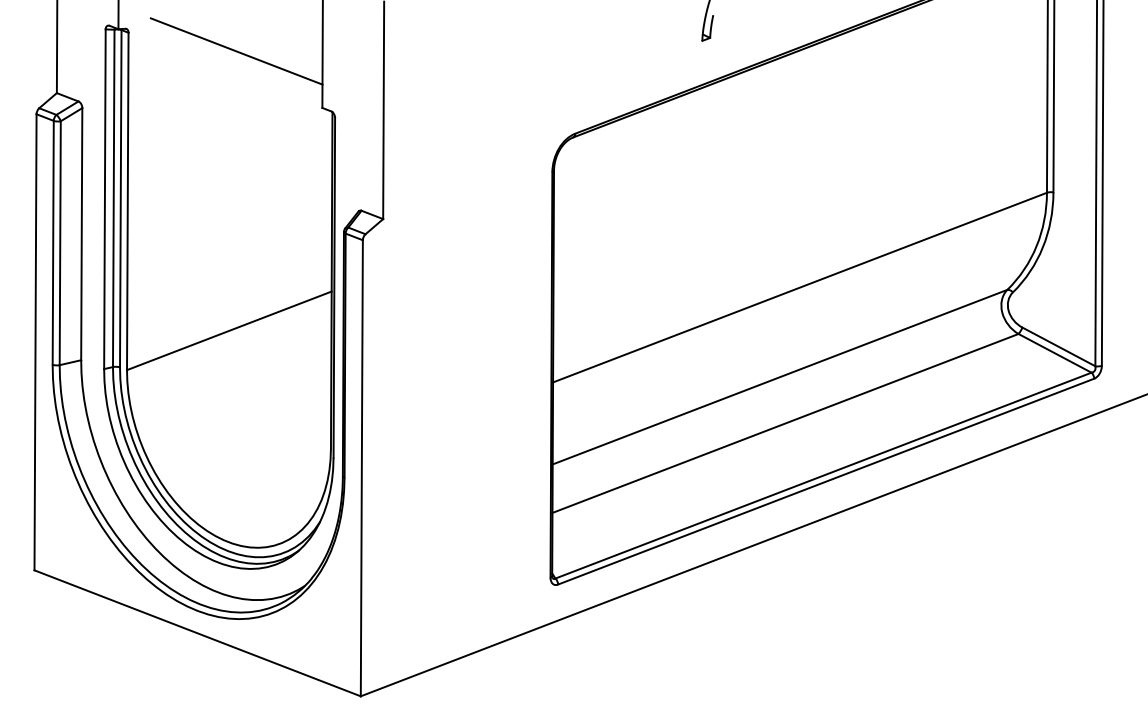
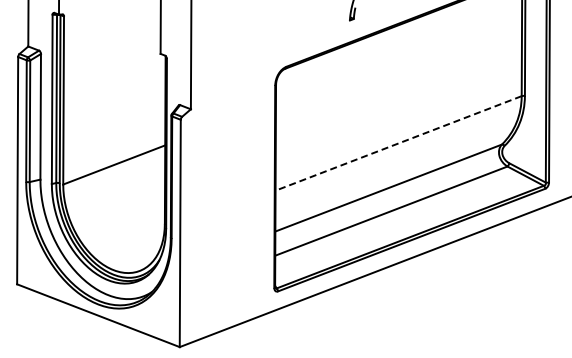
line: (235, 50) -> (117, 25), removed
line: (799, 287) -> (398, 143), solid -> dashed

